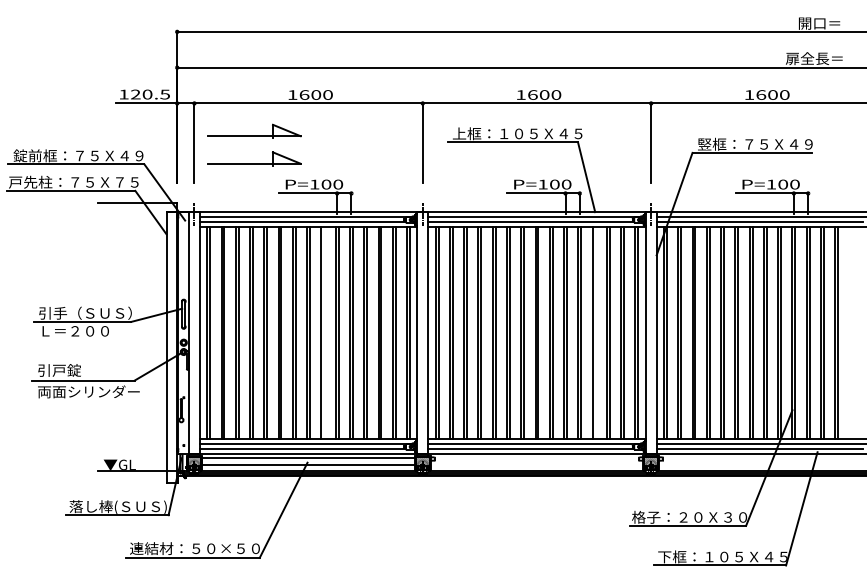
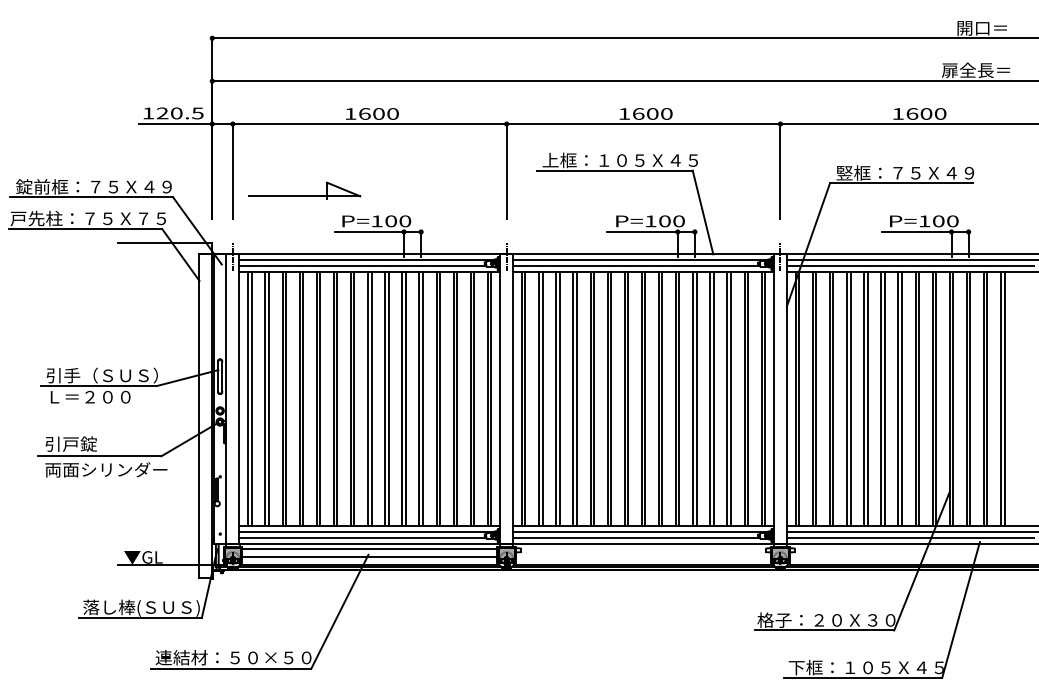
part: (254, 131) -> (304, 157), removed
line: (324, 333) -> (388, 399), added
line: (595, 333) -> (713, 399), added

